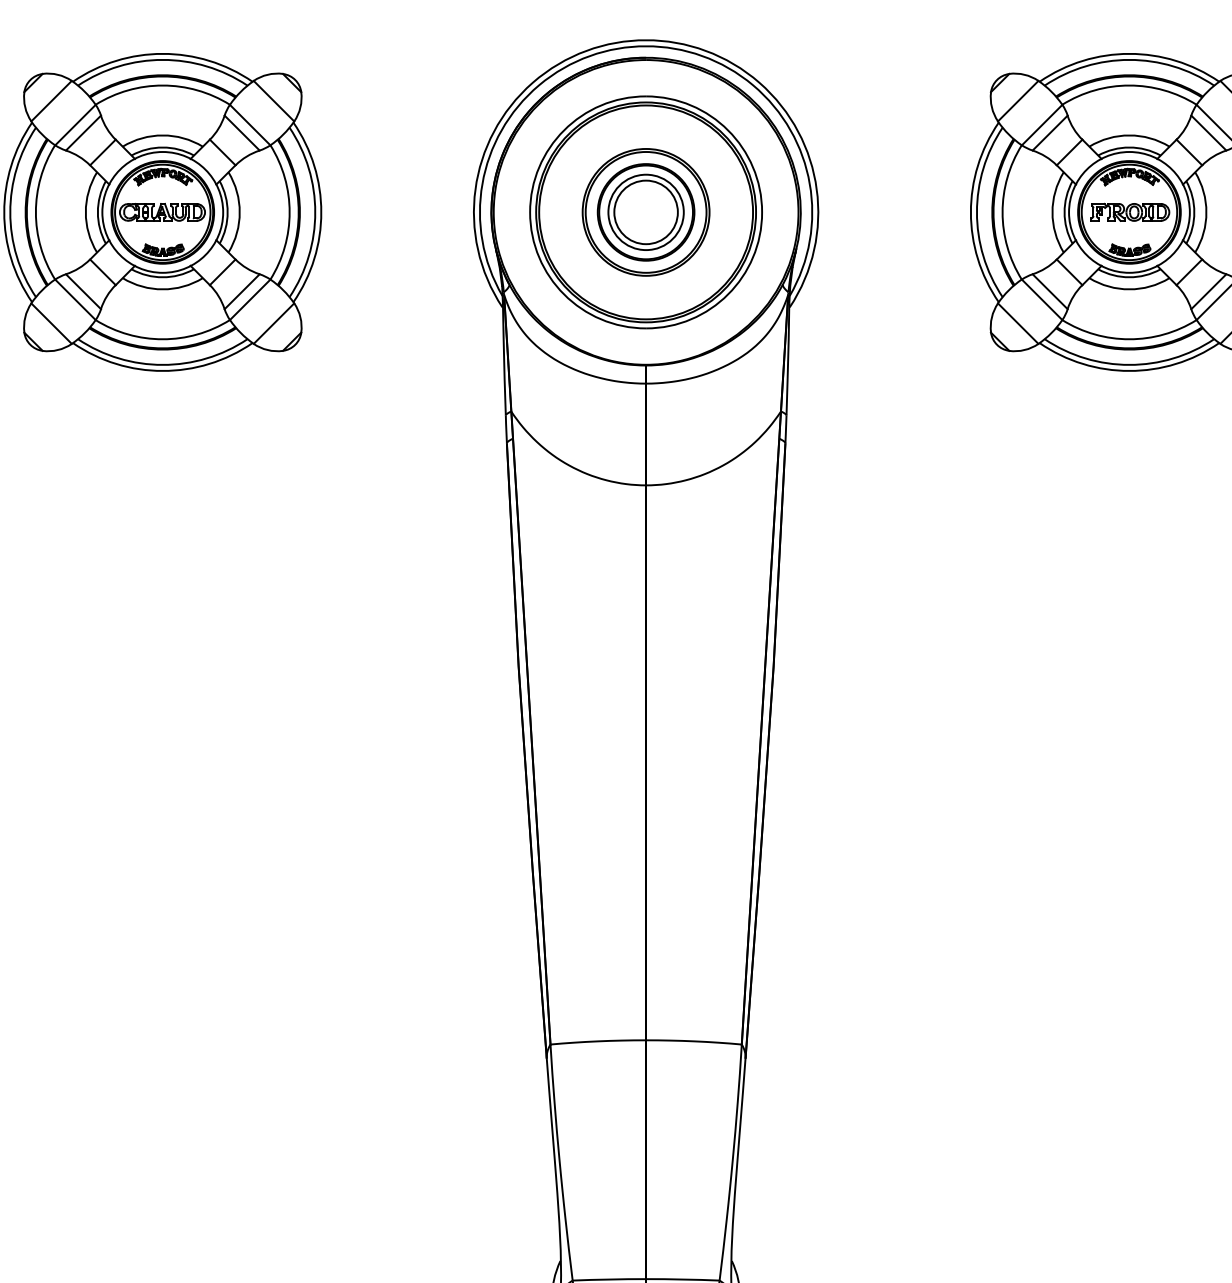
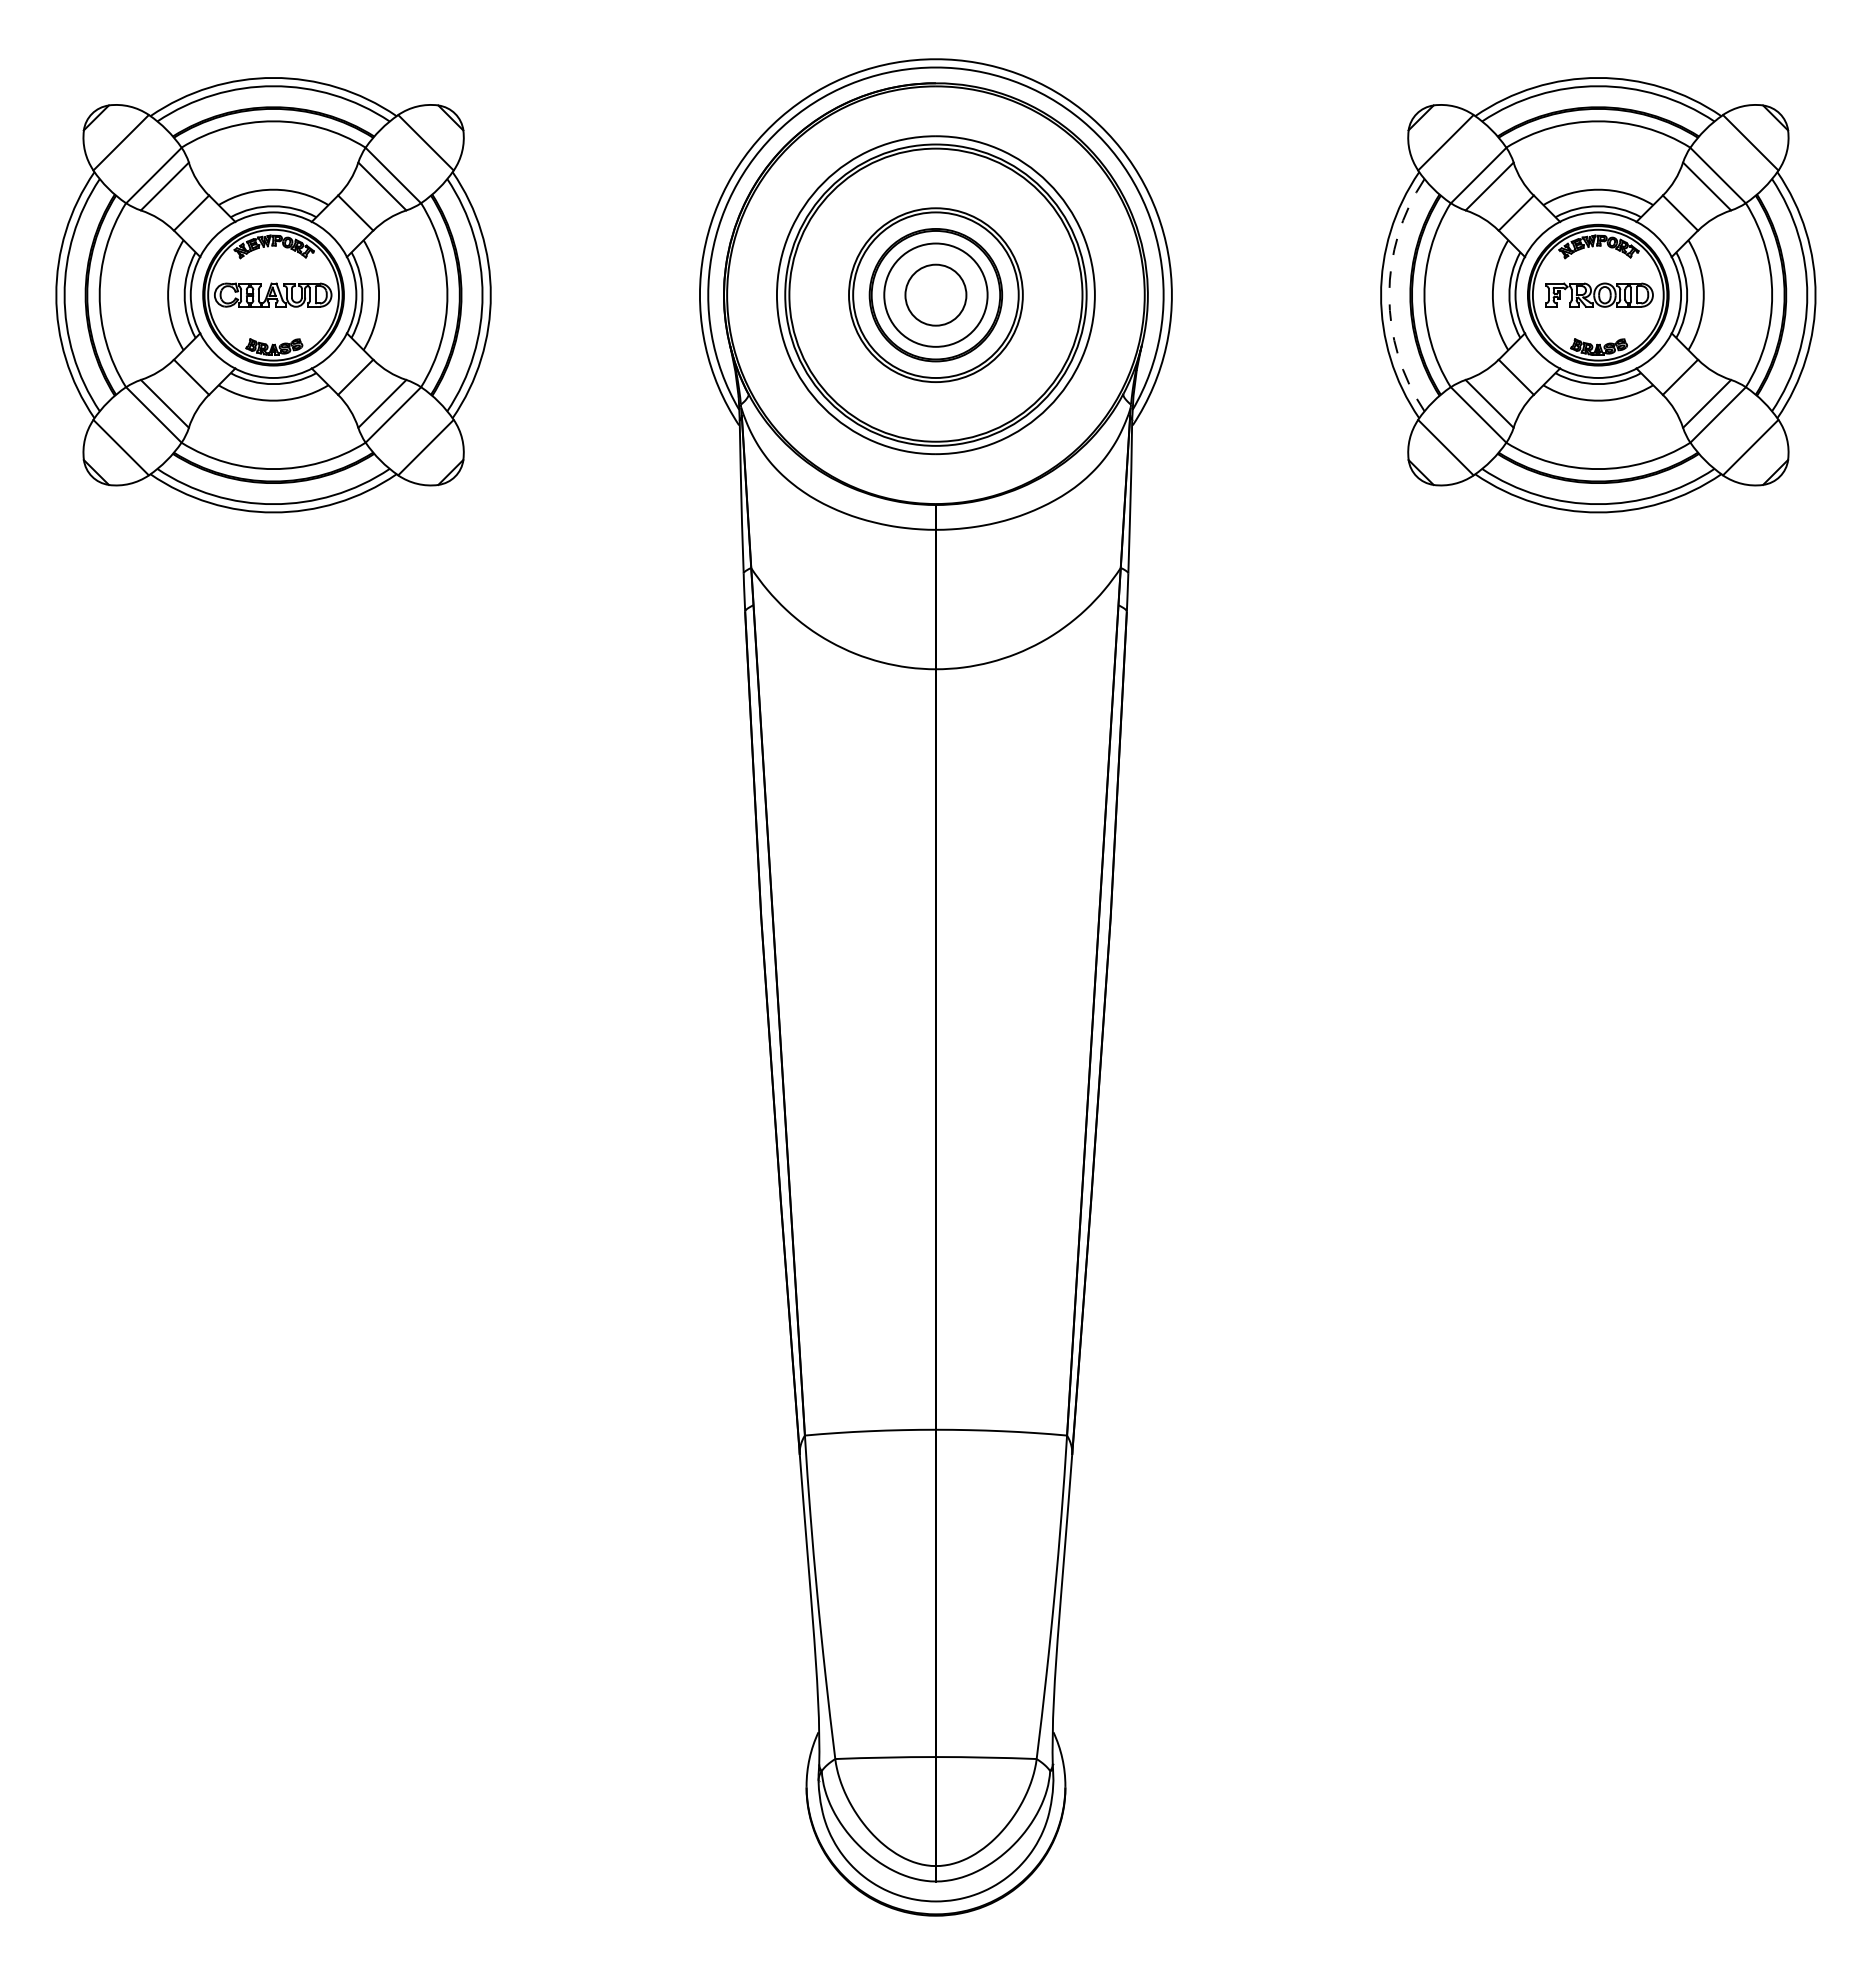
circle: (645, 211) -> (935, 294), size x0.7
arc: (977, 212) -> (1389, 295), solid -> dashed

